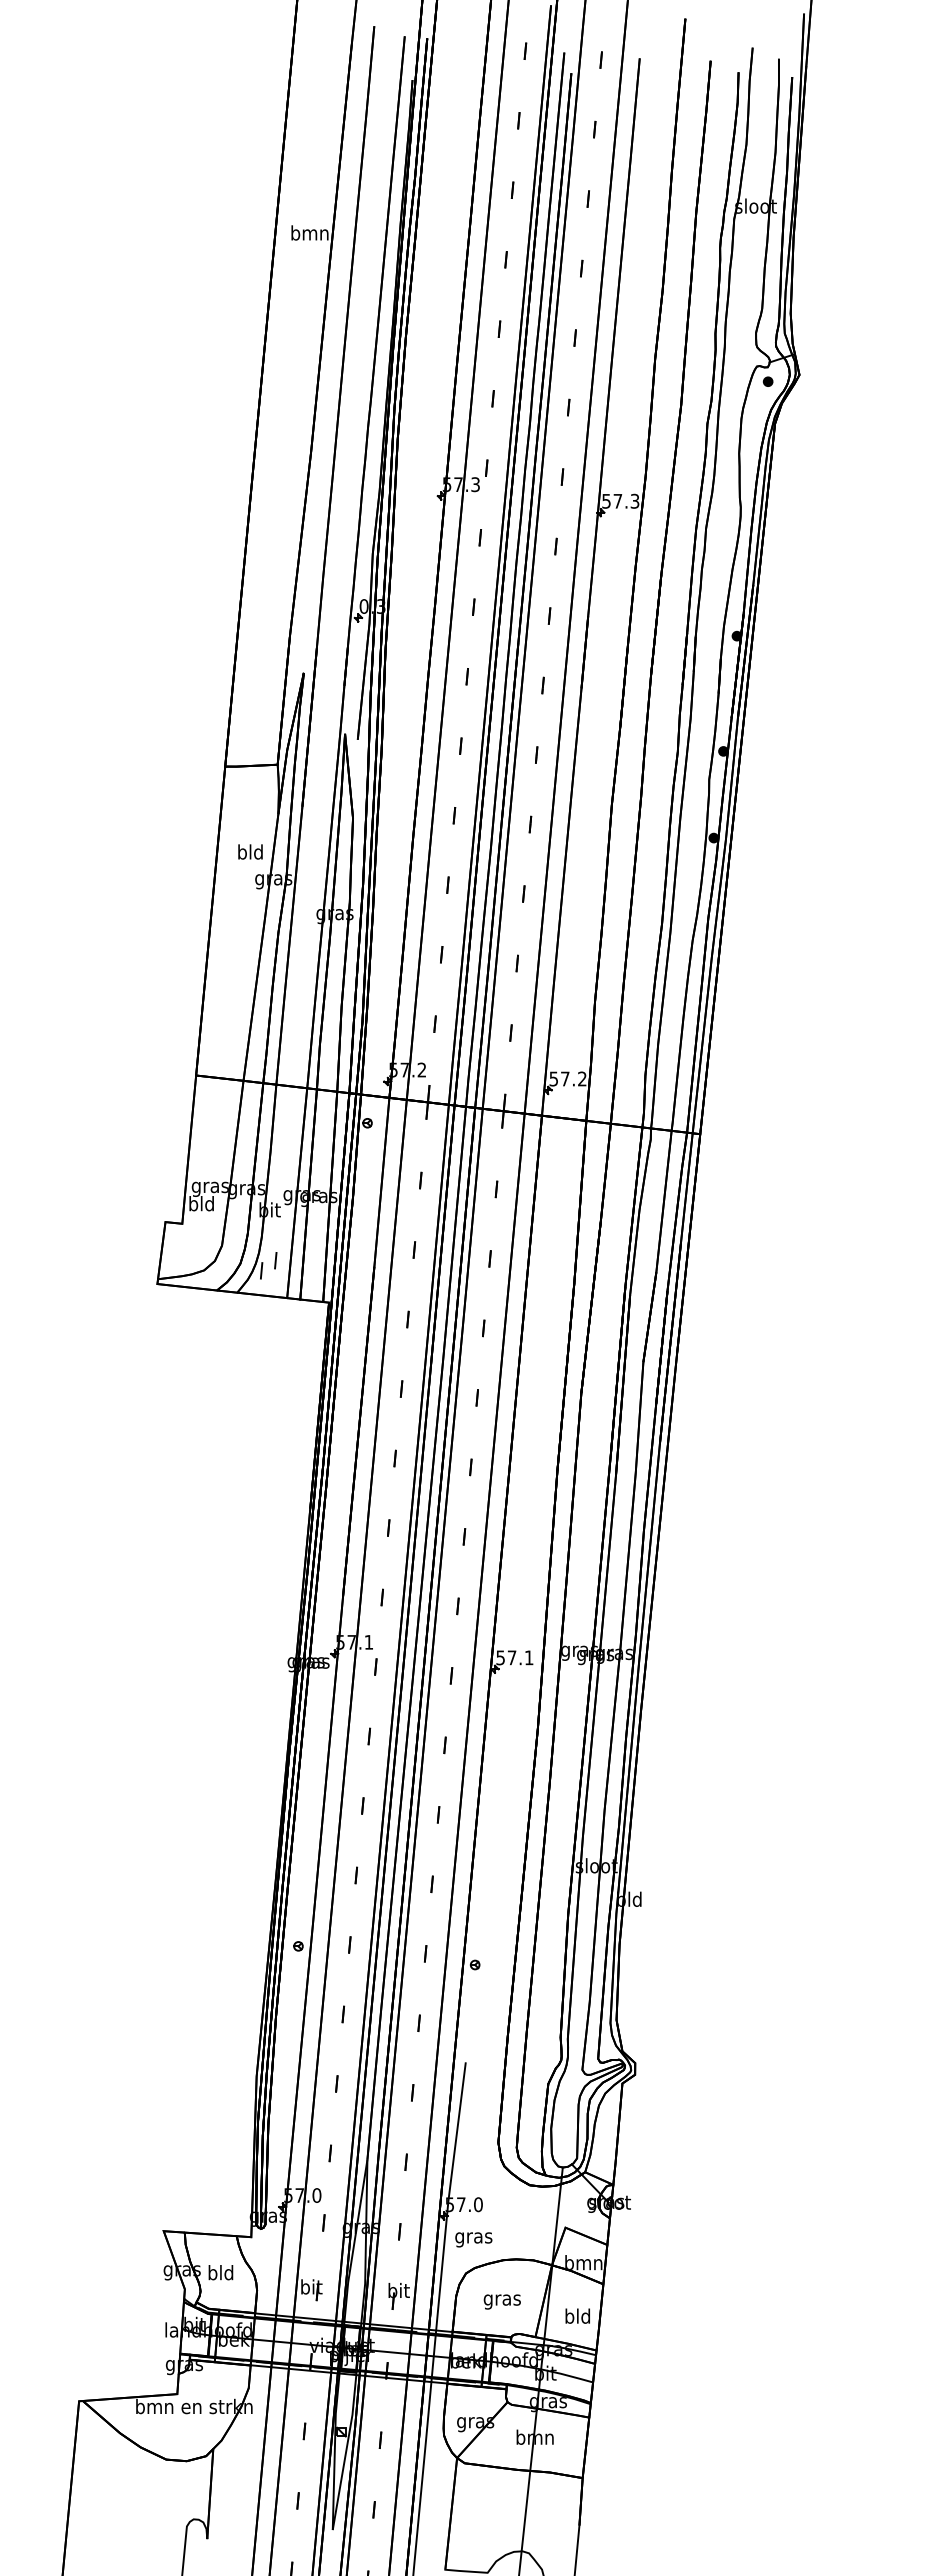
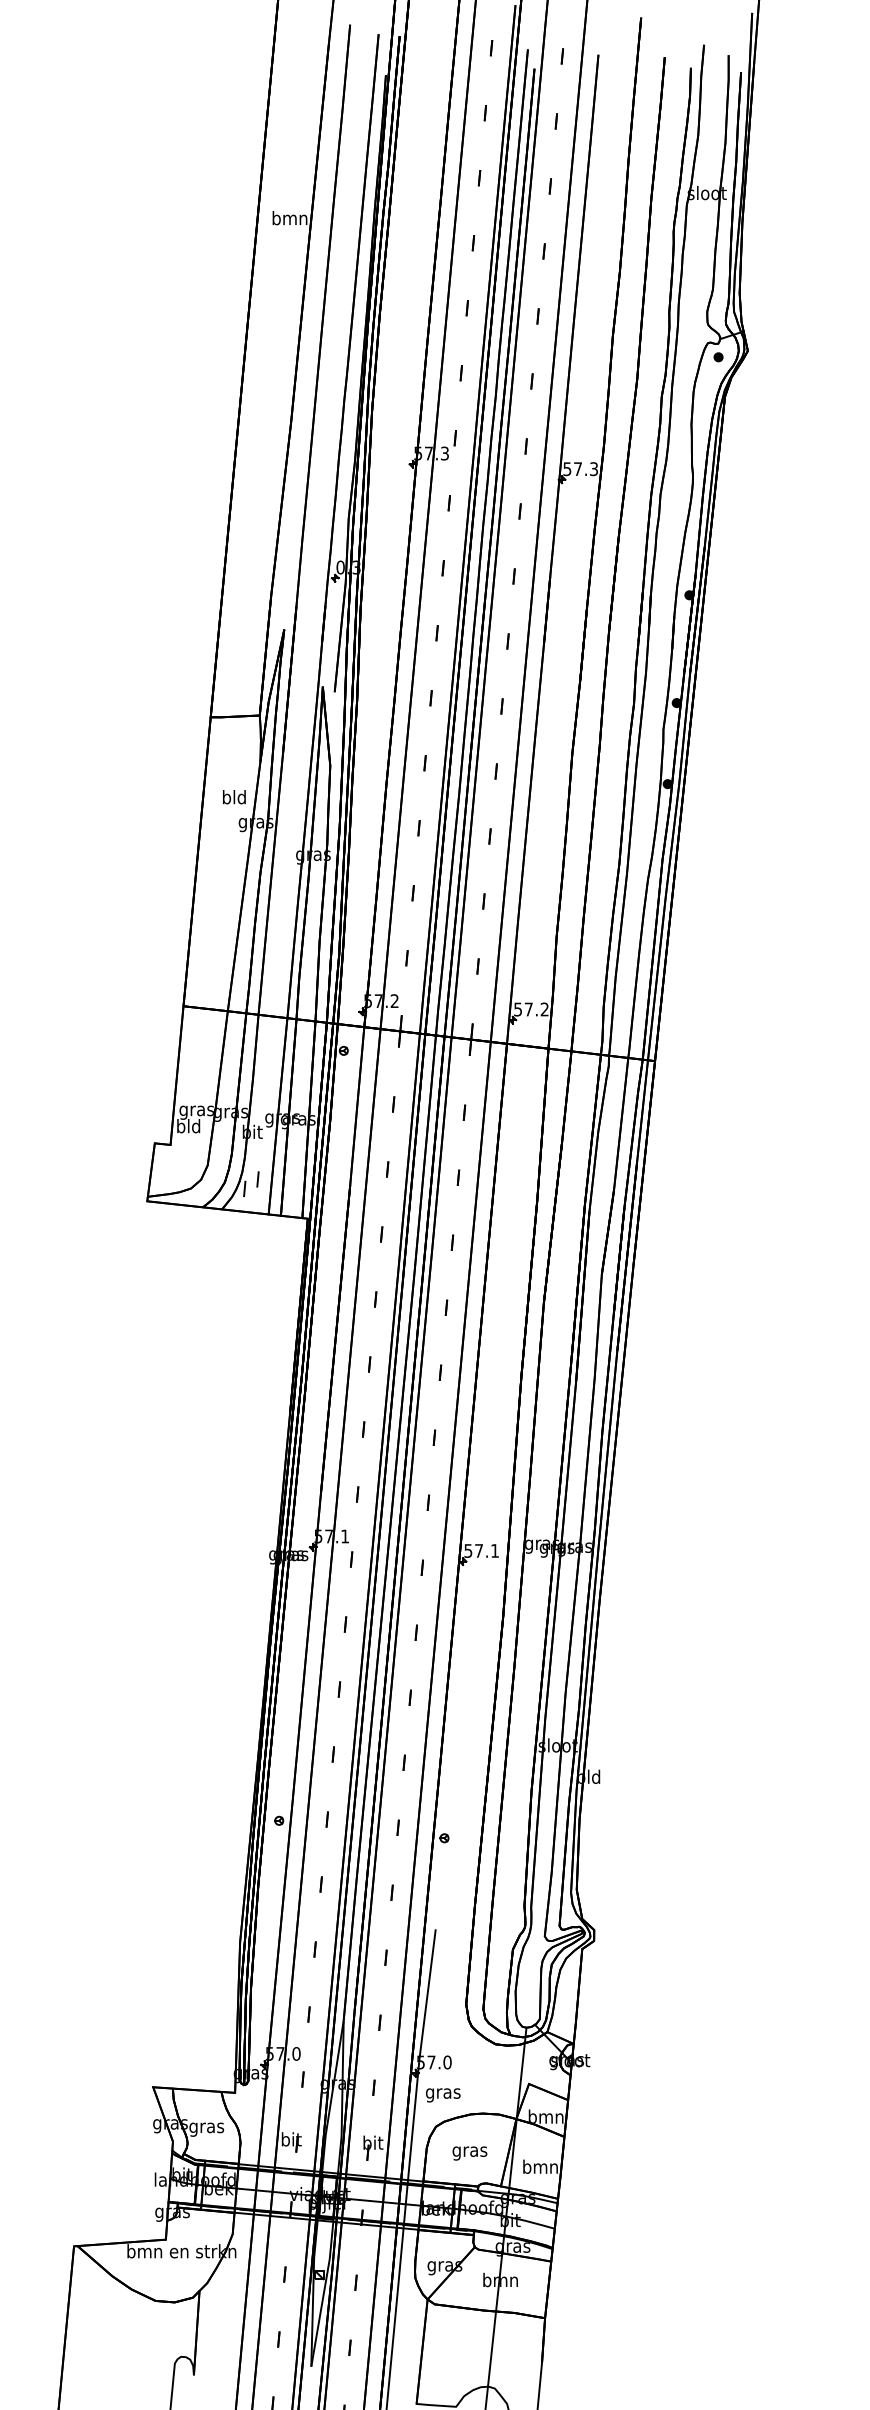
text: (220, 2274) -> (206, 2127), bld -> gras
text: (577, 2315) -> (540, 2166), bld -> bmn

